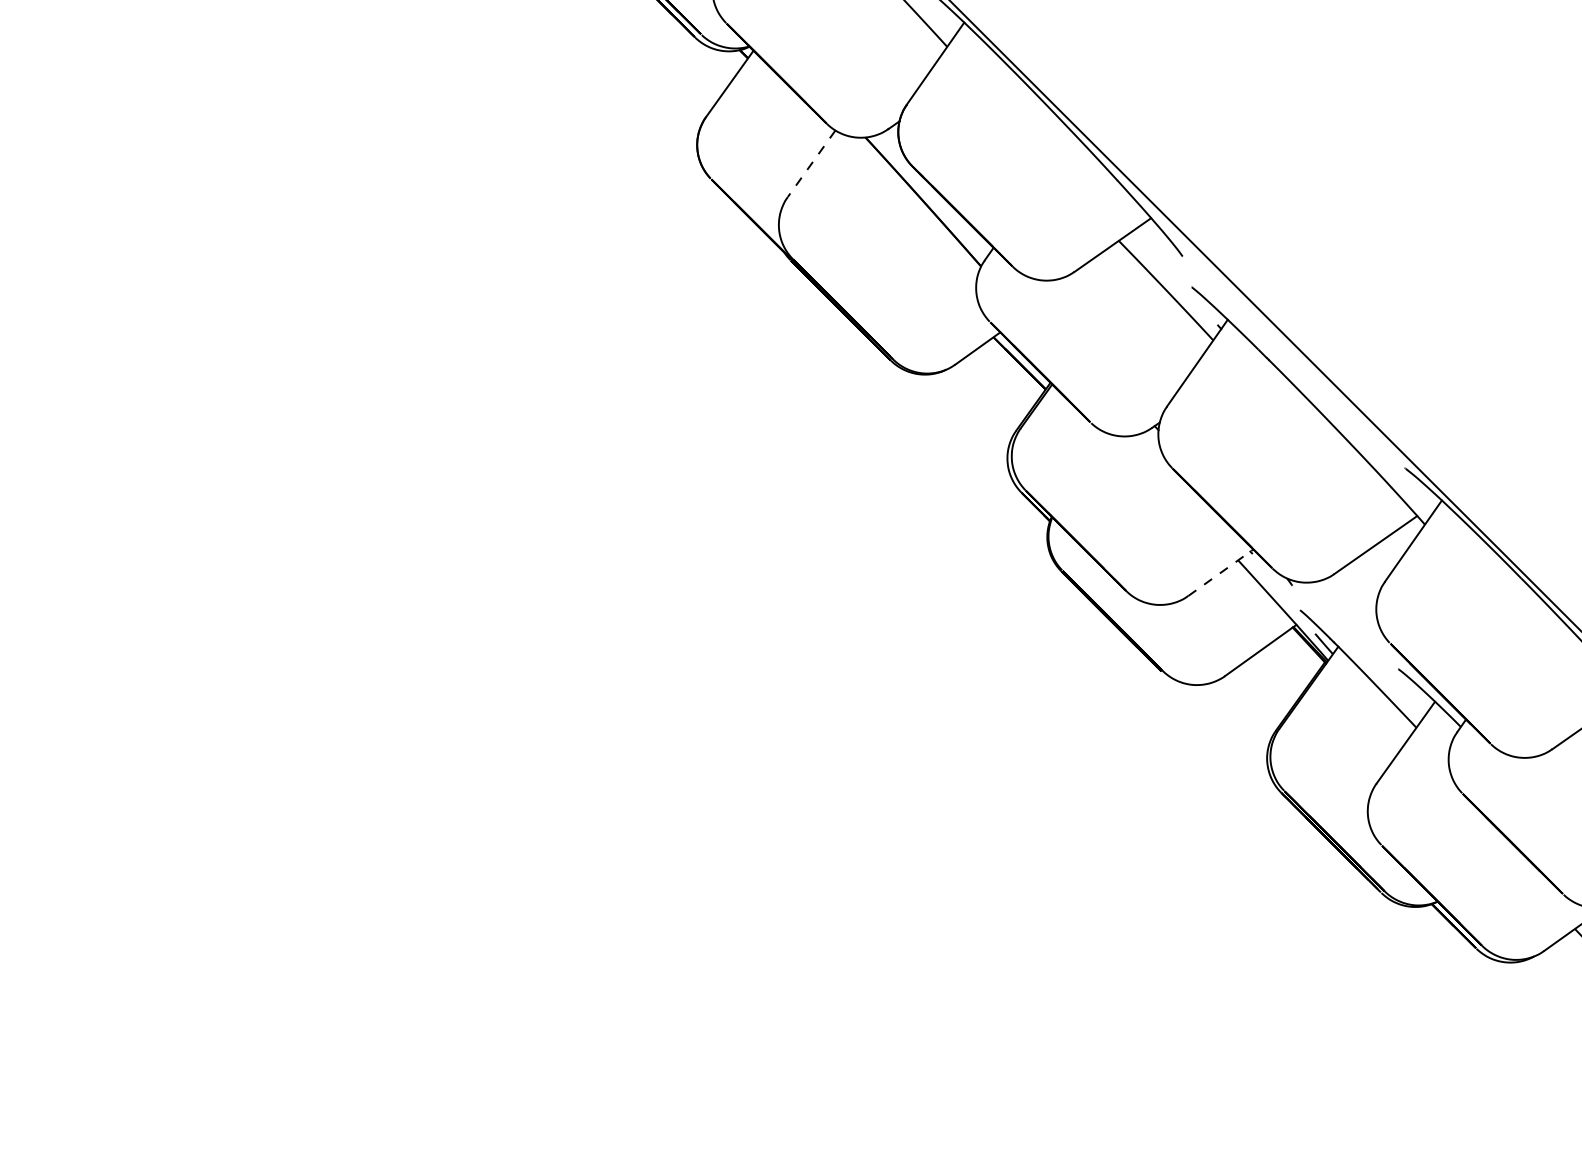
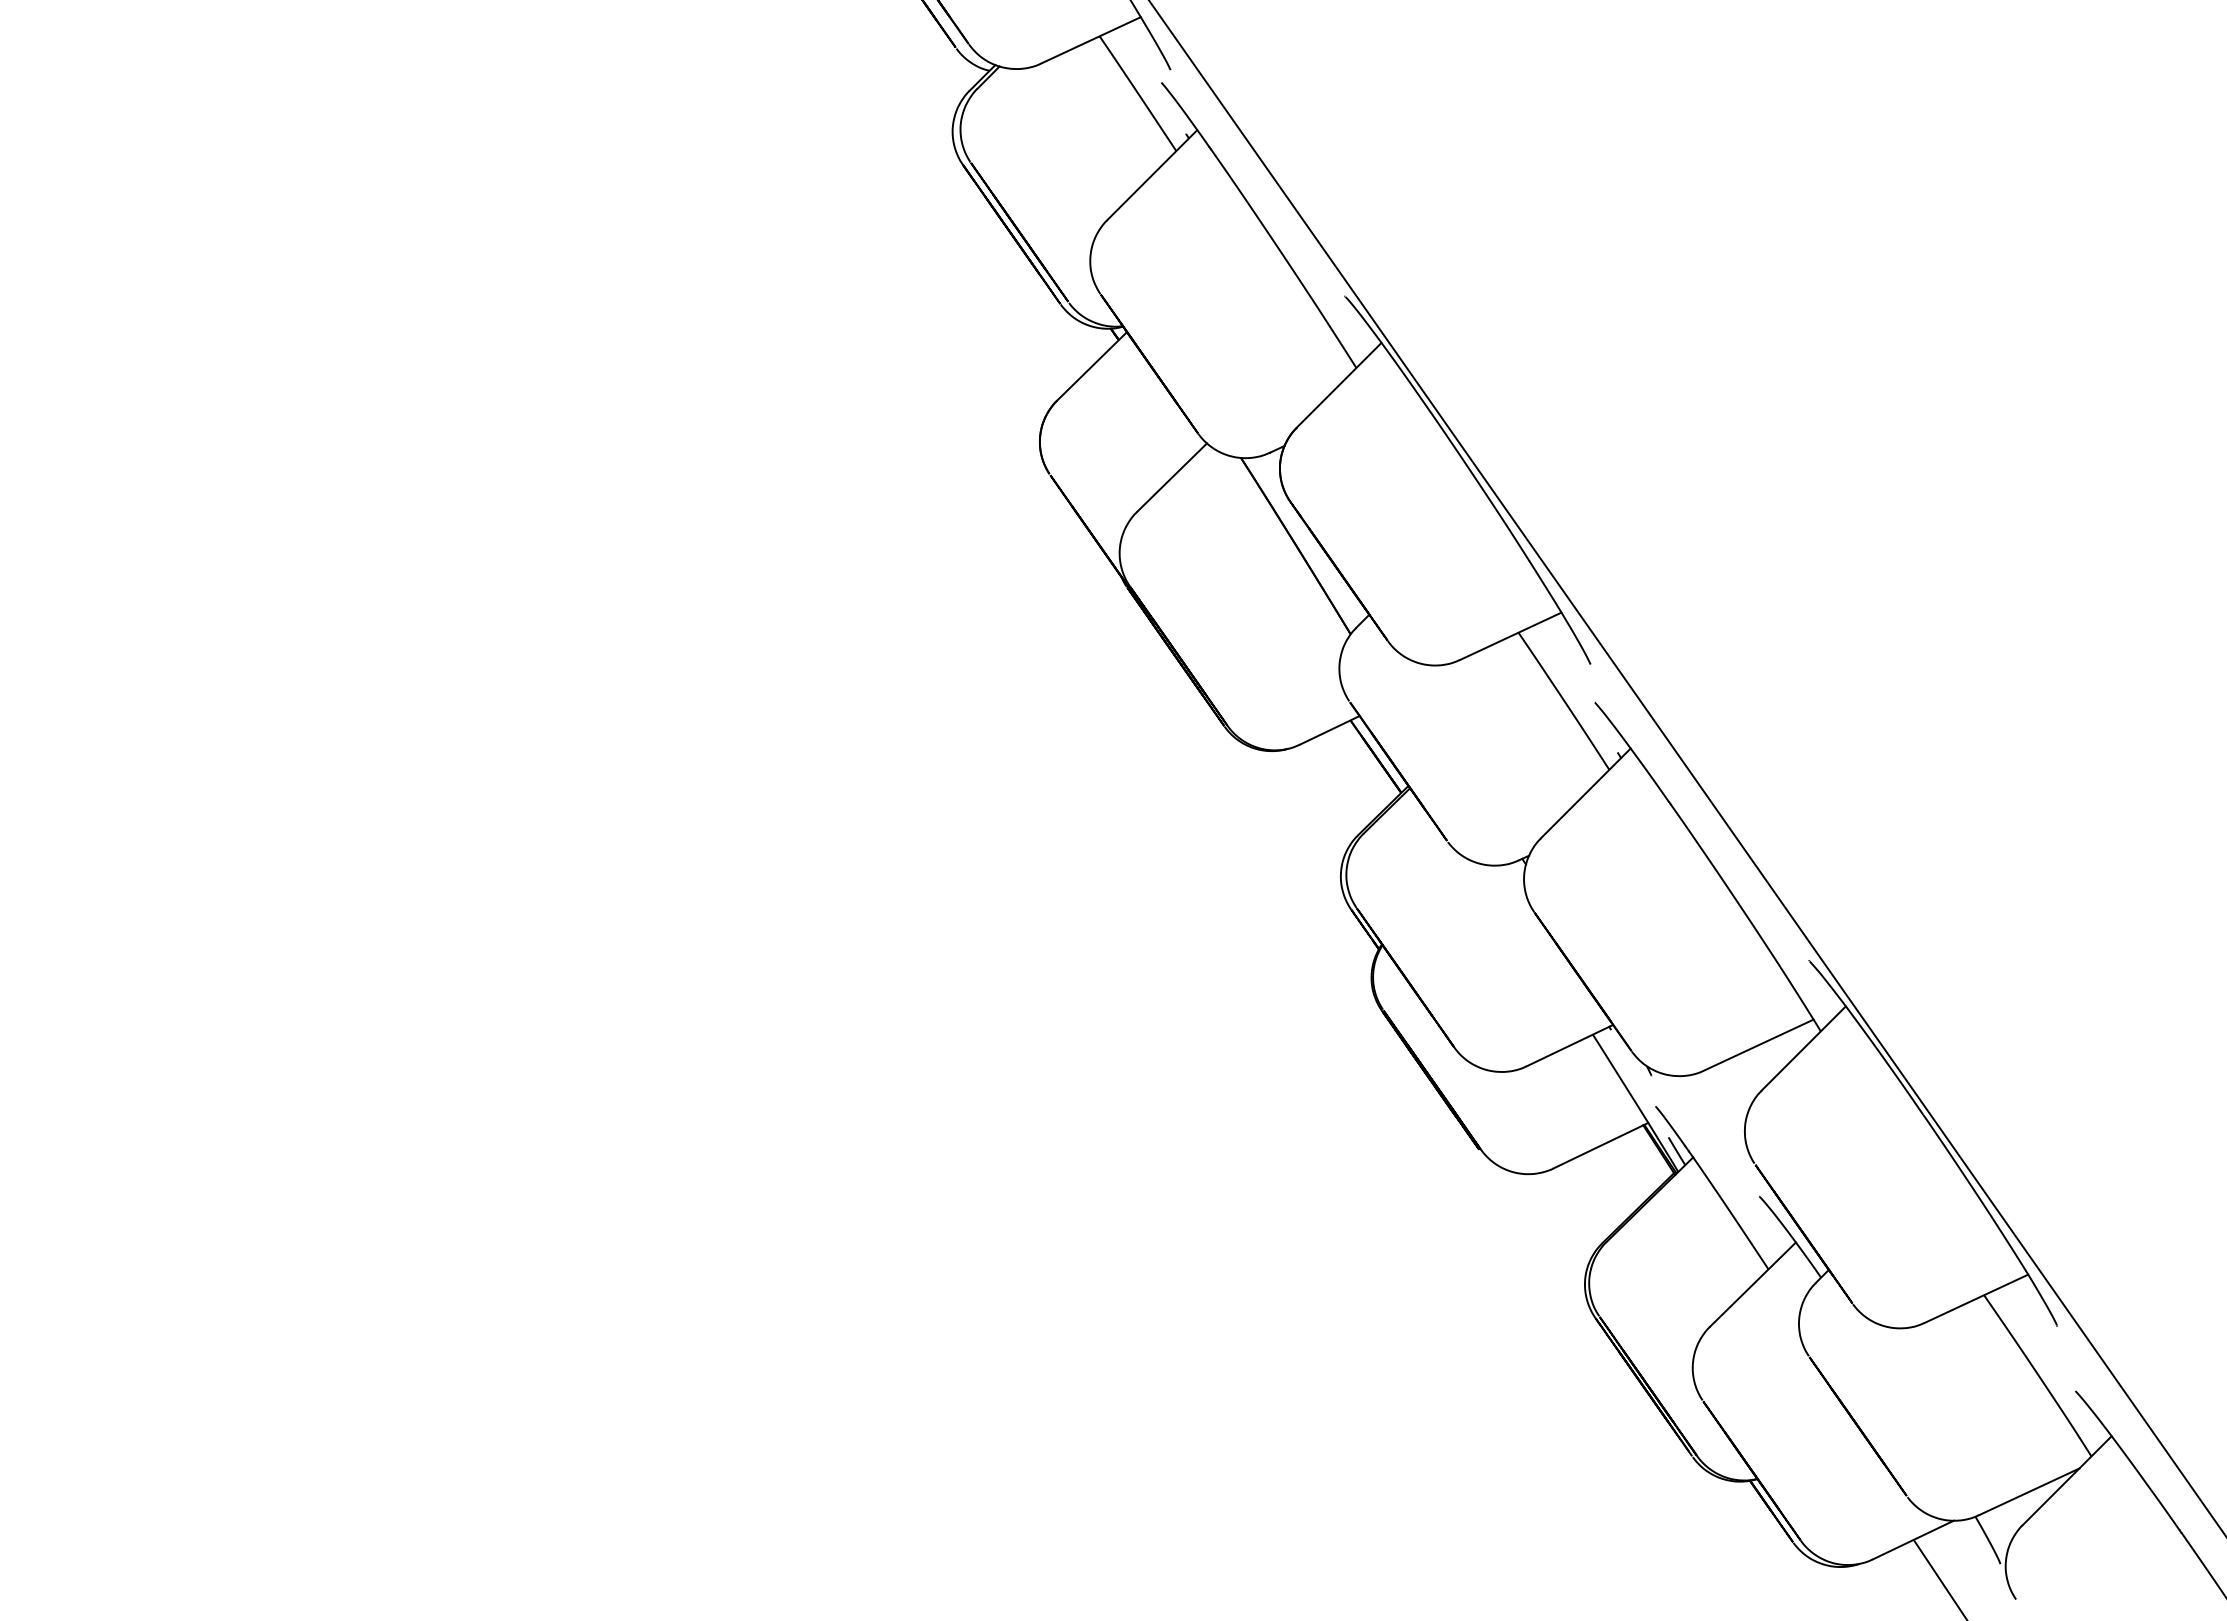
line: (812, 163) -> (1172, 477), dashed -> solid
line: (1220, 572) -> (1569, 1045), dashed -> solid

